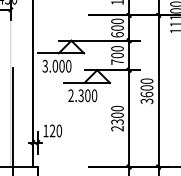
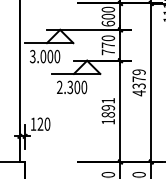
text: (117, 55) -> (108, 45), 700 -> 770
text: (146, 91) -> (138, 82), 3600 -> 4379
text: (117, 118) -> (108, 111), 2300 -> 1891

